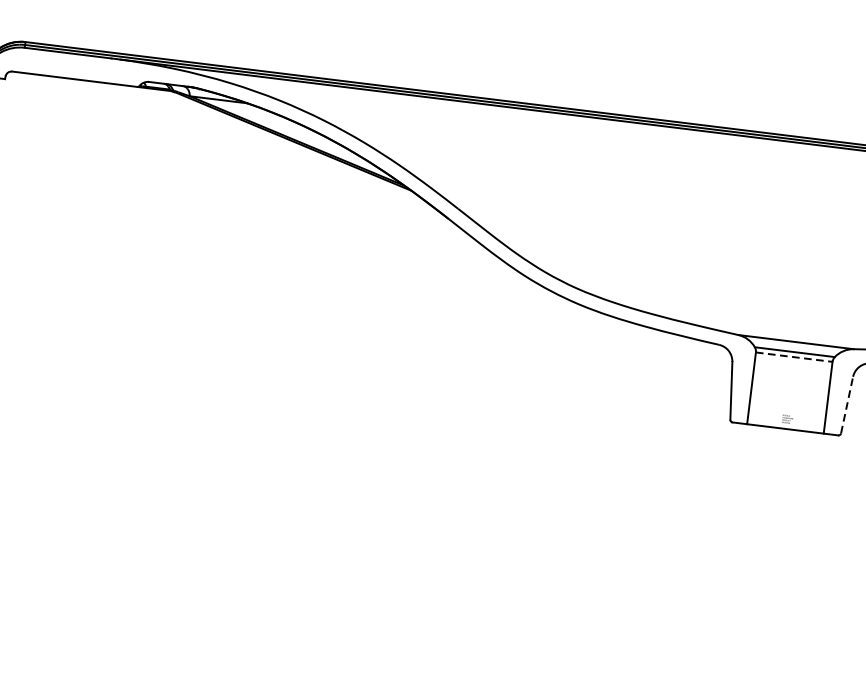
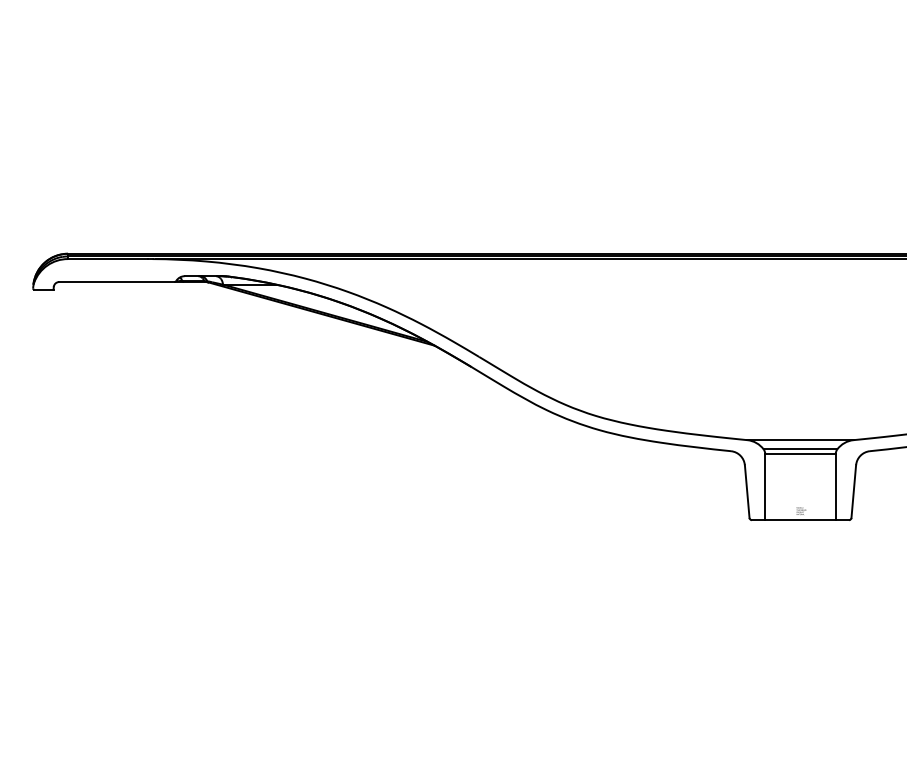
line: (794, 357) -> (800, 454), dashed -> solid
line: (846, 404) -> (853, 491), dashed -> solid

